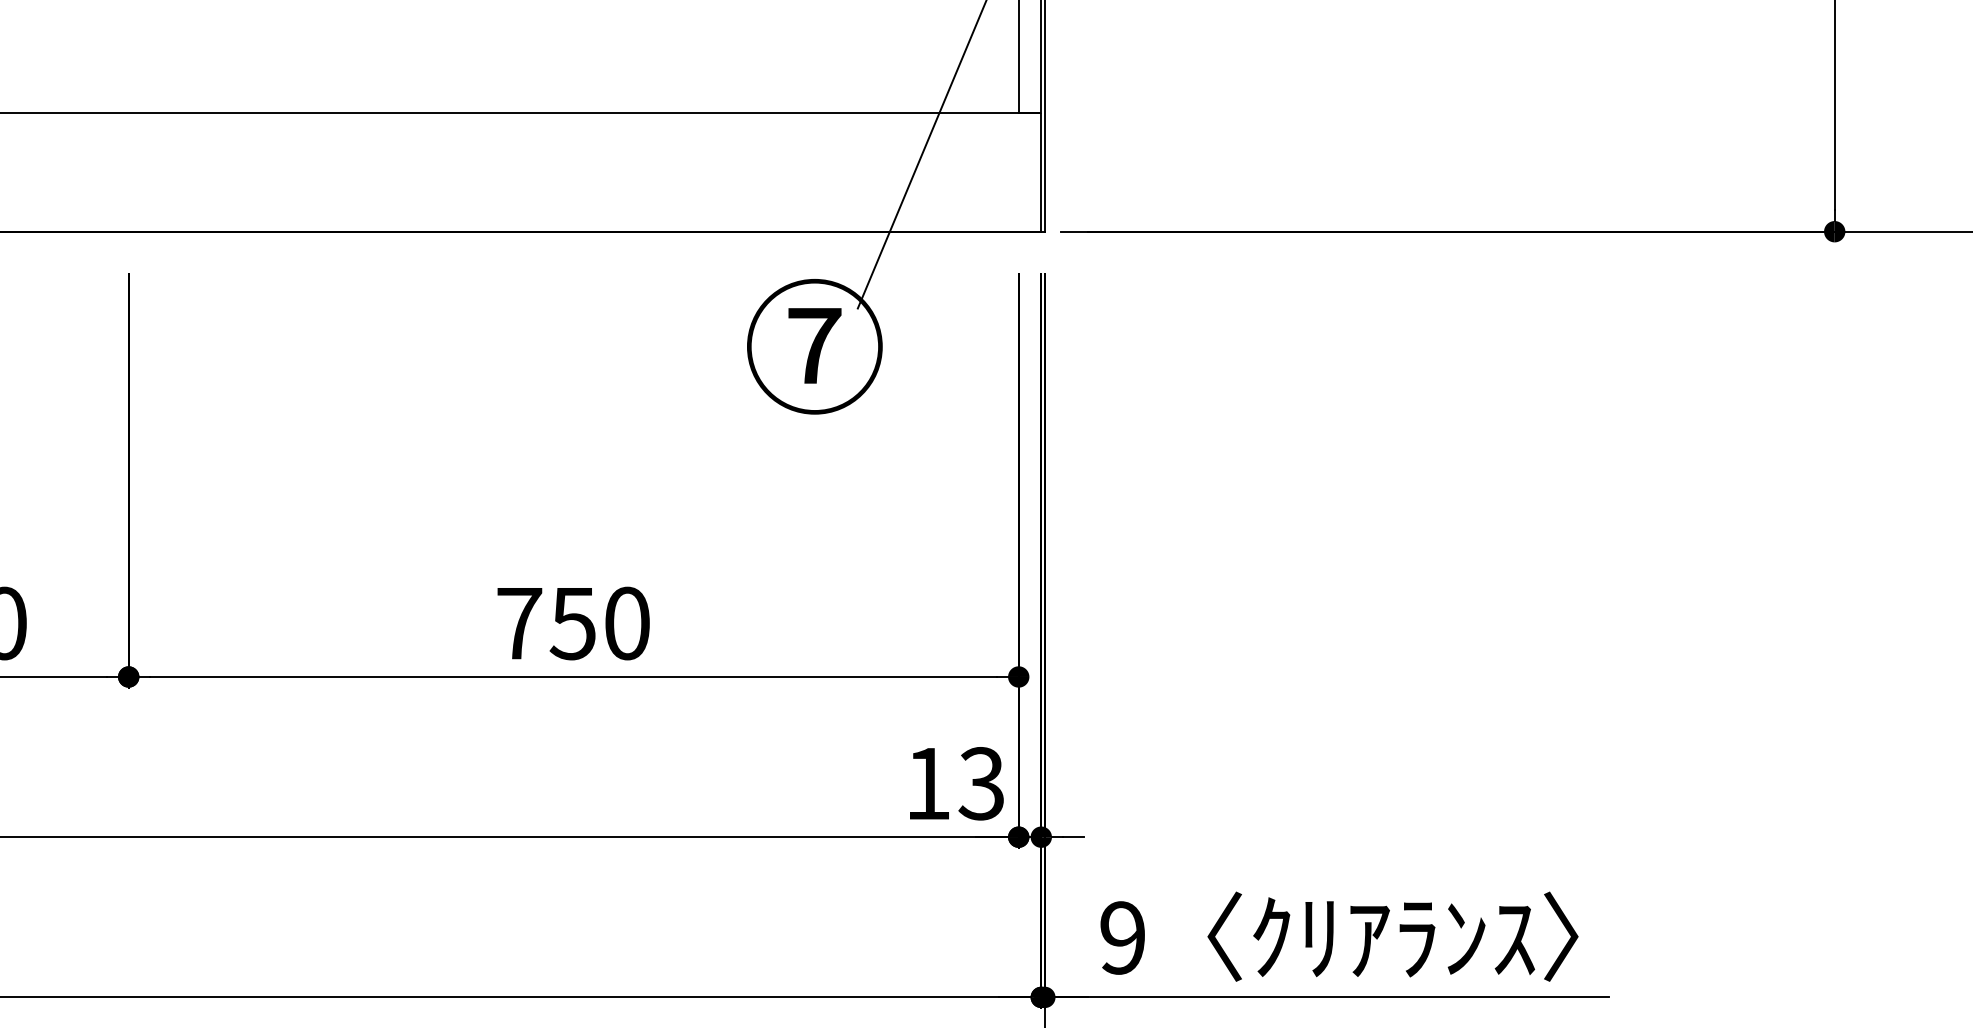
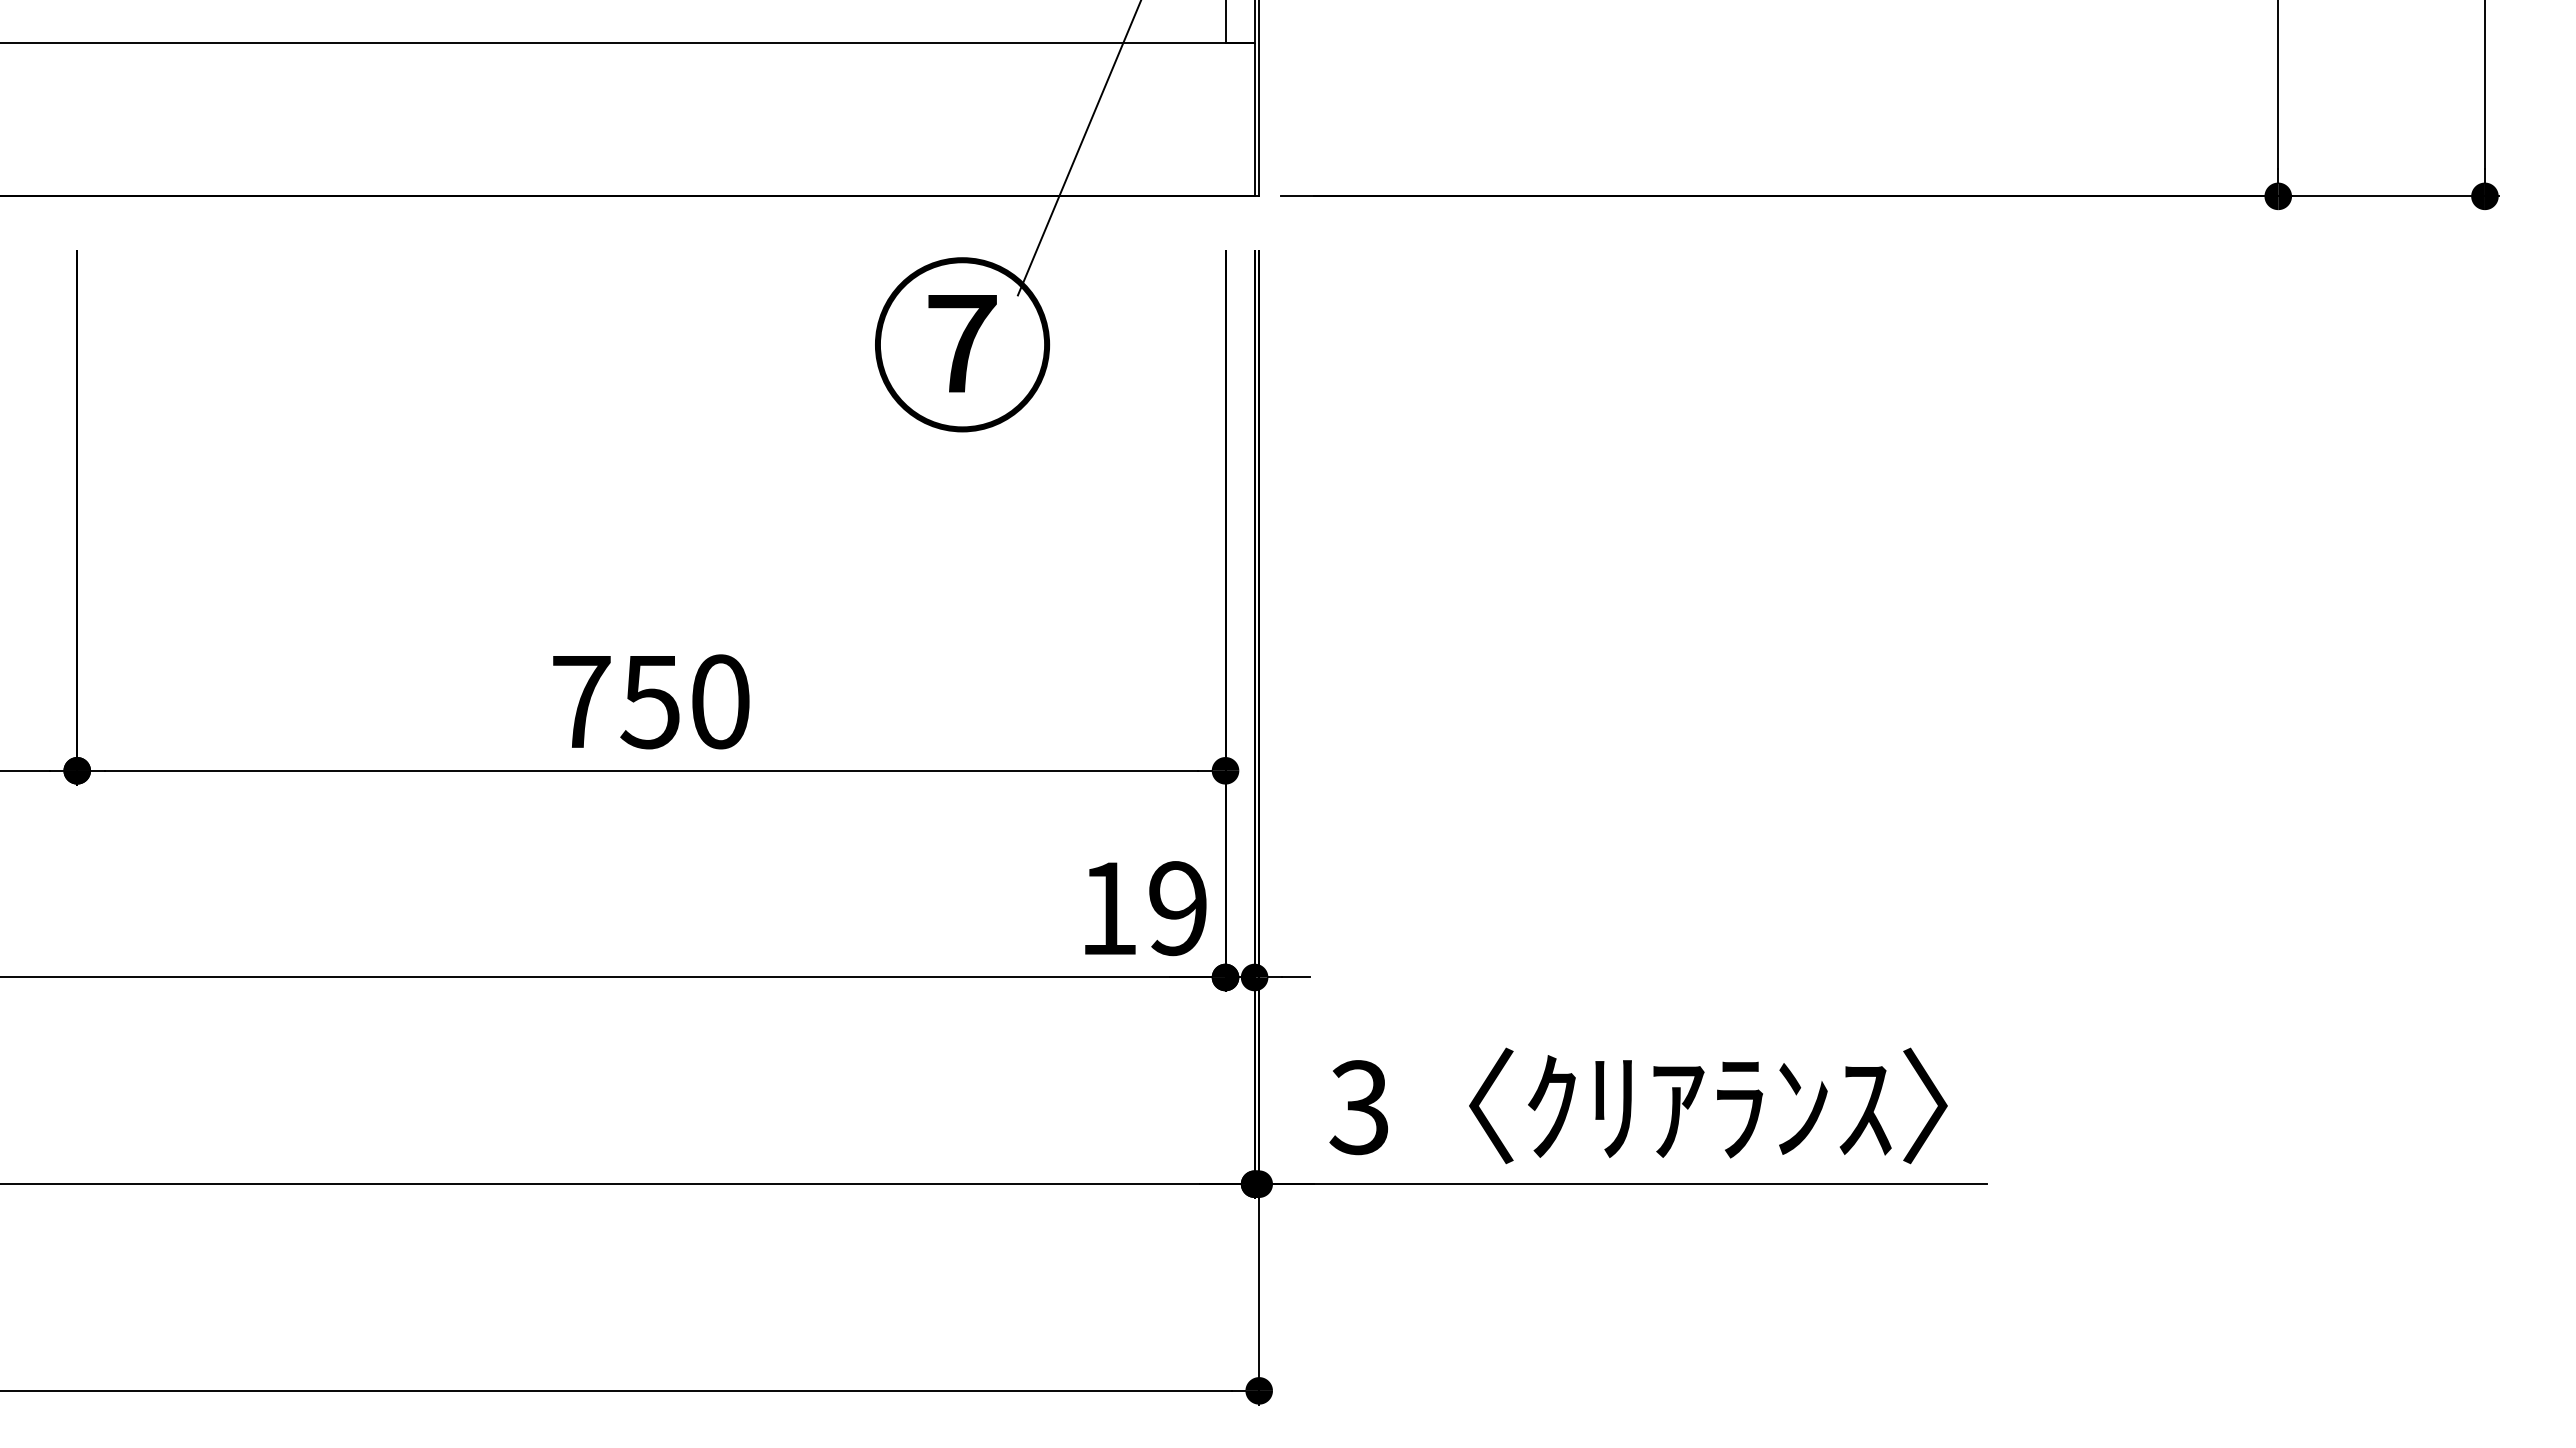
text: (980, 783) -> (1176, 908), 13 -> 19
text: (1121, 937) -> (1358, 1107), 9 -> 3

